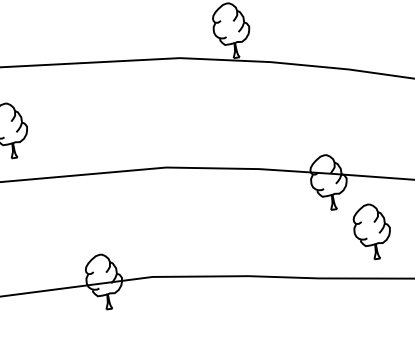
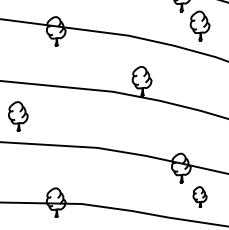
part: (371, 230) -> (199, 196), size x0.7

